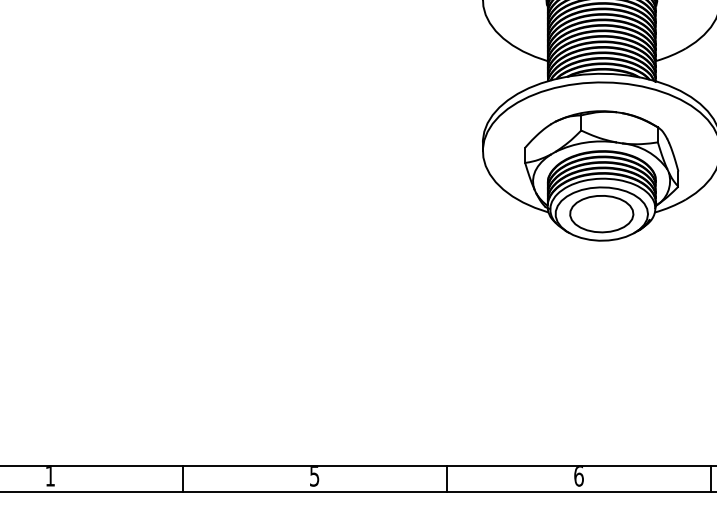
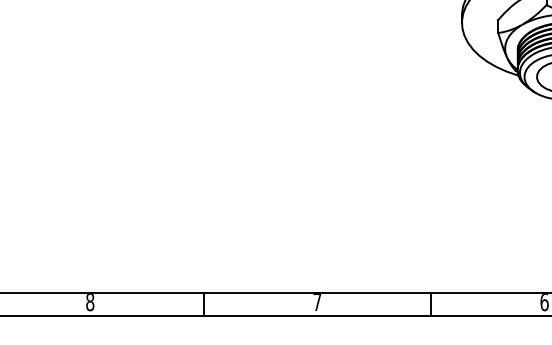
text: (50, 476) -> (90, 302), 1 -> 8
text: (314, 476) -> (317, 302), 5 -> 7

